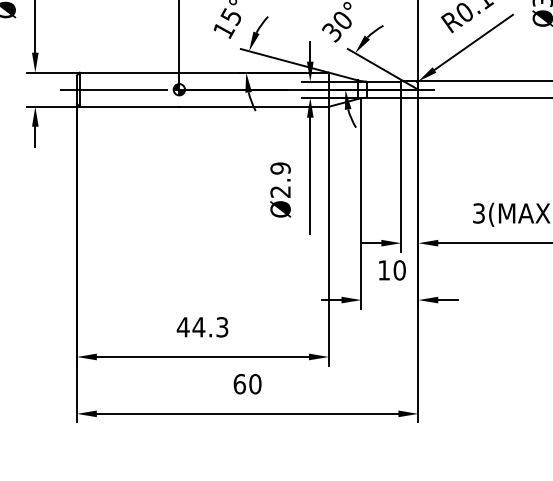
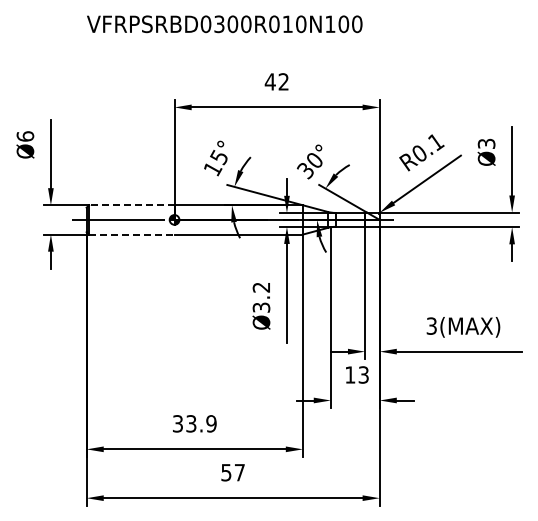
line: (129, 72) -> (131, 205), solid -> dashed
line: (129, 106) -> (131, 234), solid -> dashed
text: (280, 180) -> (261, 297), Ø2.9 -> Ø3.2
text: (399, 269) -> (363, 374), 10 -> 13
text: (202, 326) -> (194, 423), 44.3 -> 33.9
text: (248, 383) -> (233, 472), 60 -> 57

